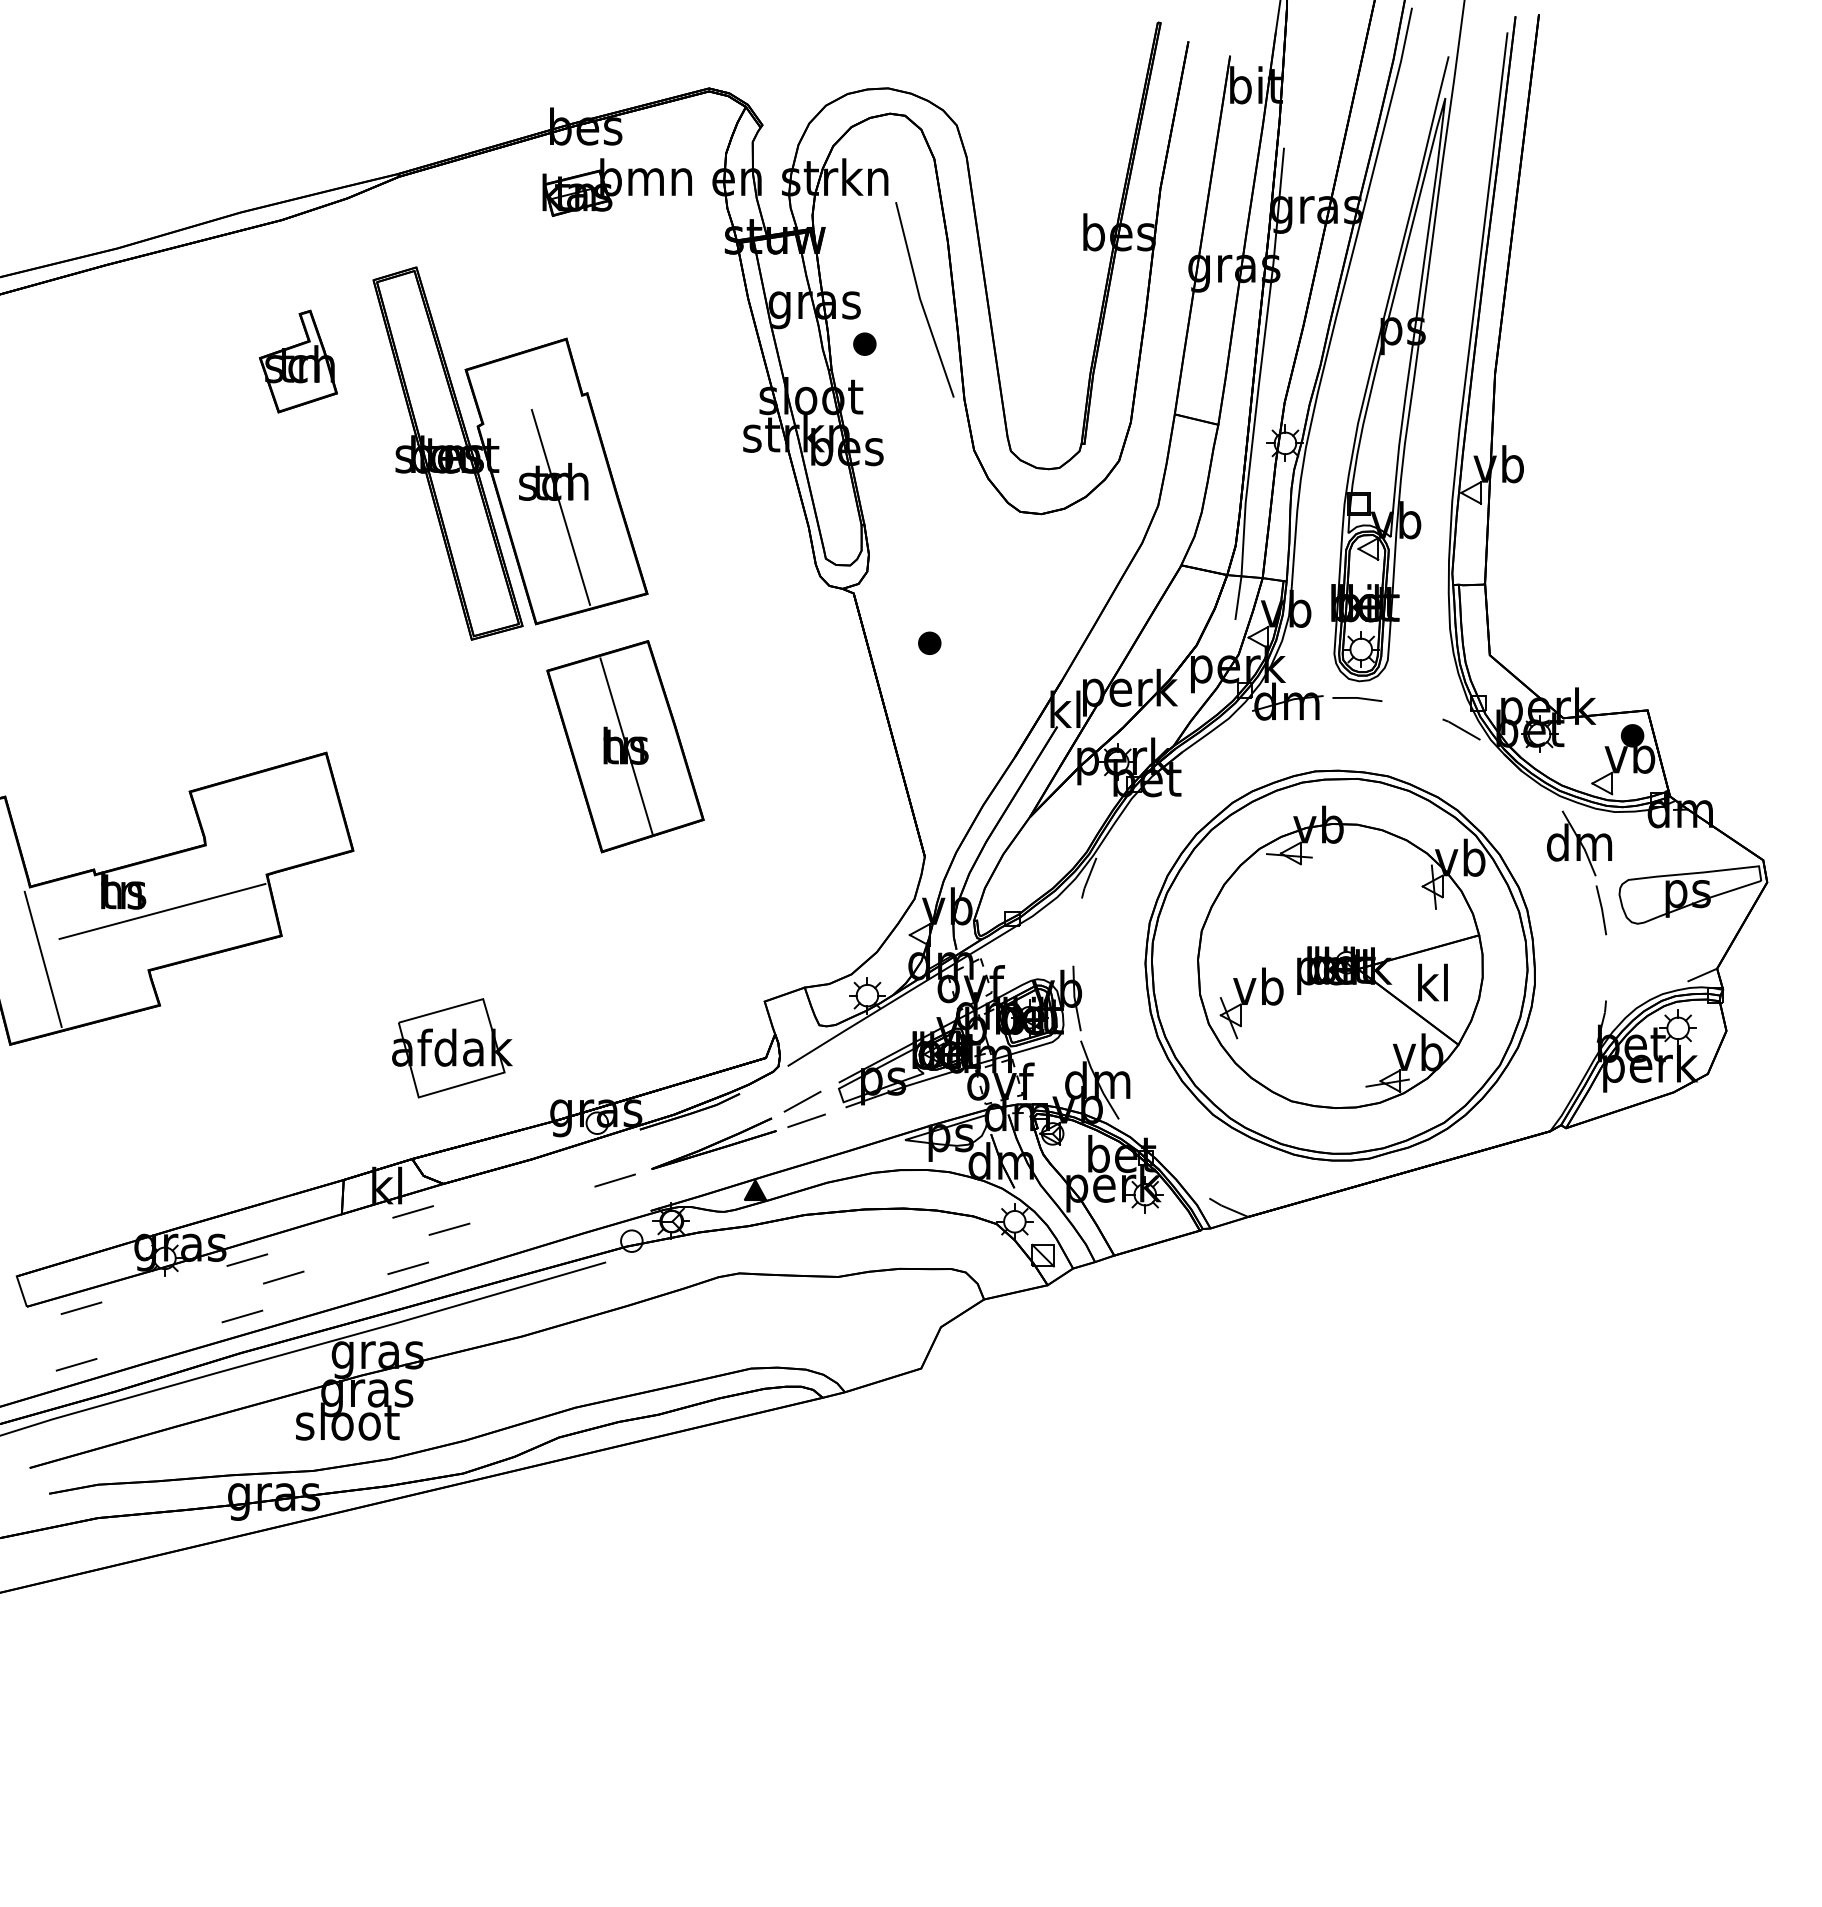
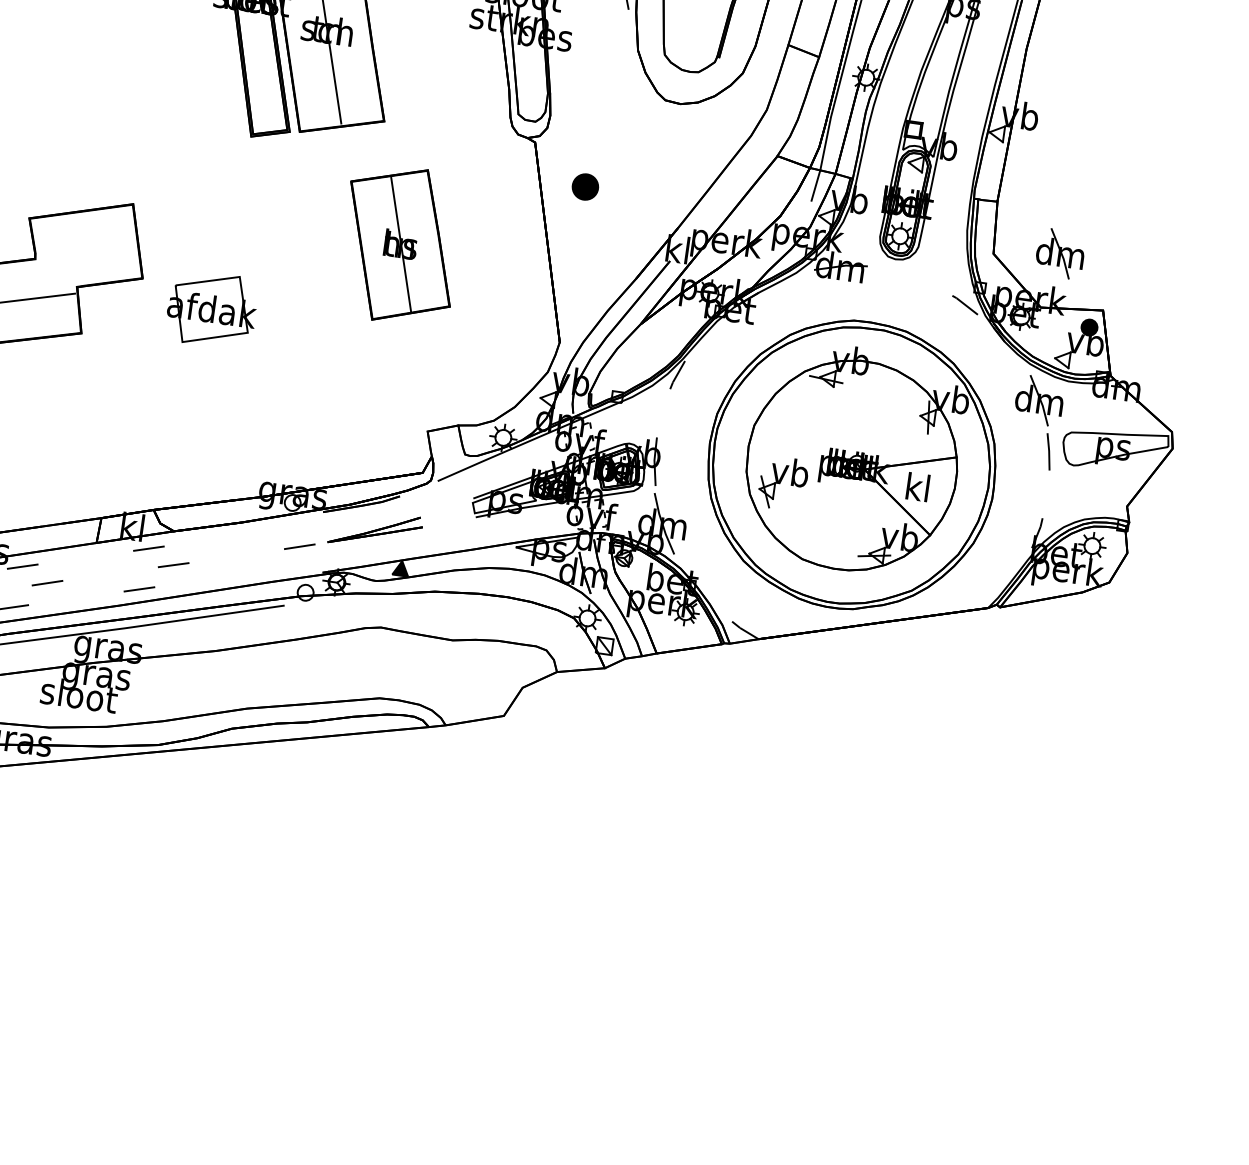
part: (929, 642) -> (585, 186), size x1.6
part: (1579, 642) -> (1060, 253), added
line: (1357, 698) -> (892, 271), removed
part: (625, 746) -> (400, 244), moved
line: (1702, 974) -> (1115, 509), removed
part: (452, 1048) -> (212, 309), moved
line: (802, 1101) -> (444, 508), removed
line: (806, 1120) -> (445, 522), removed

